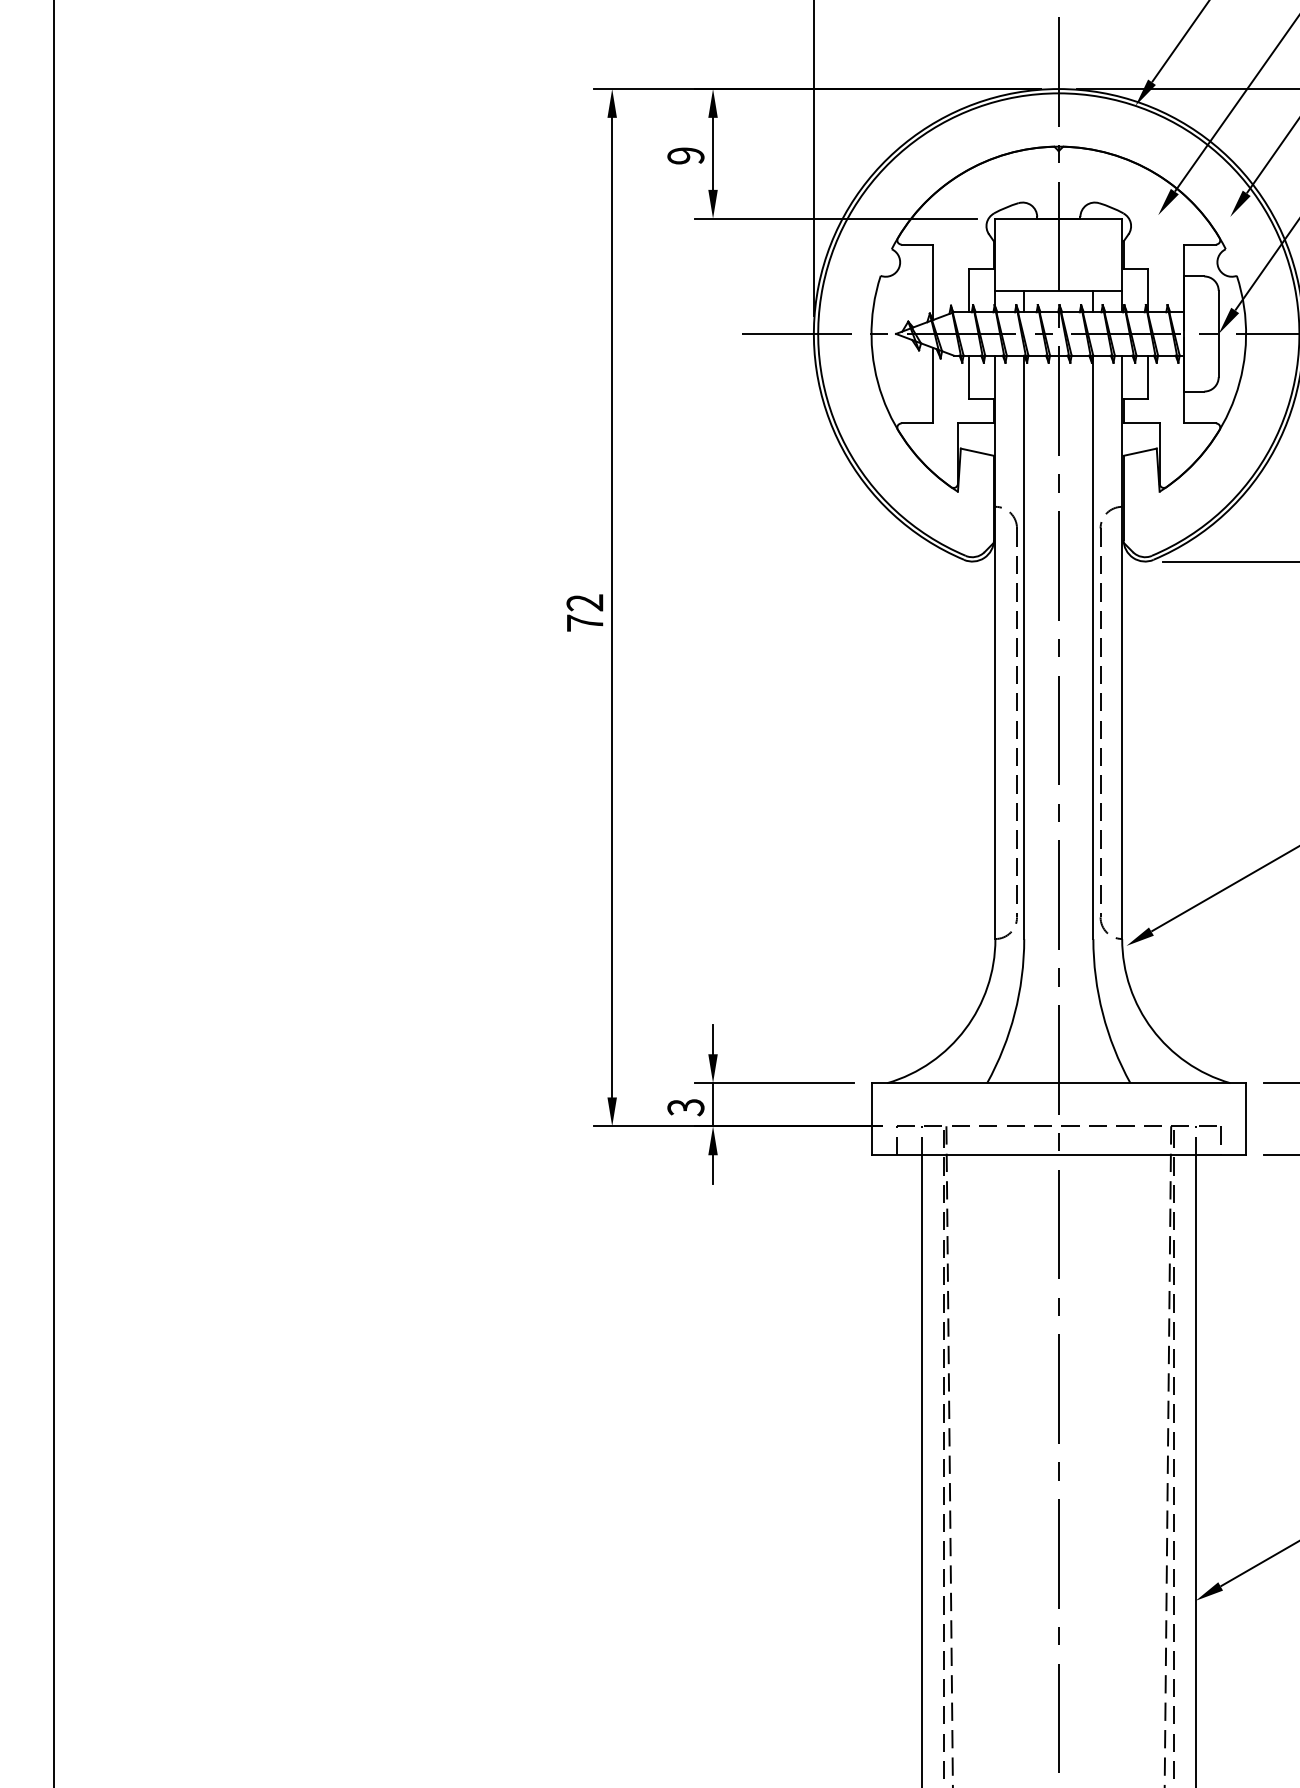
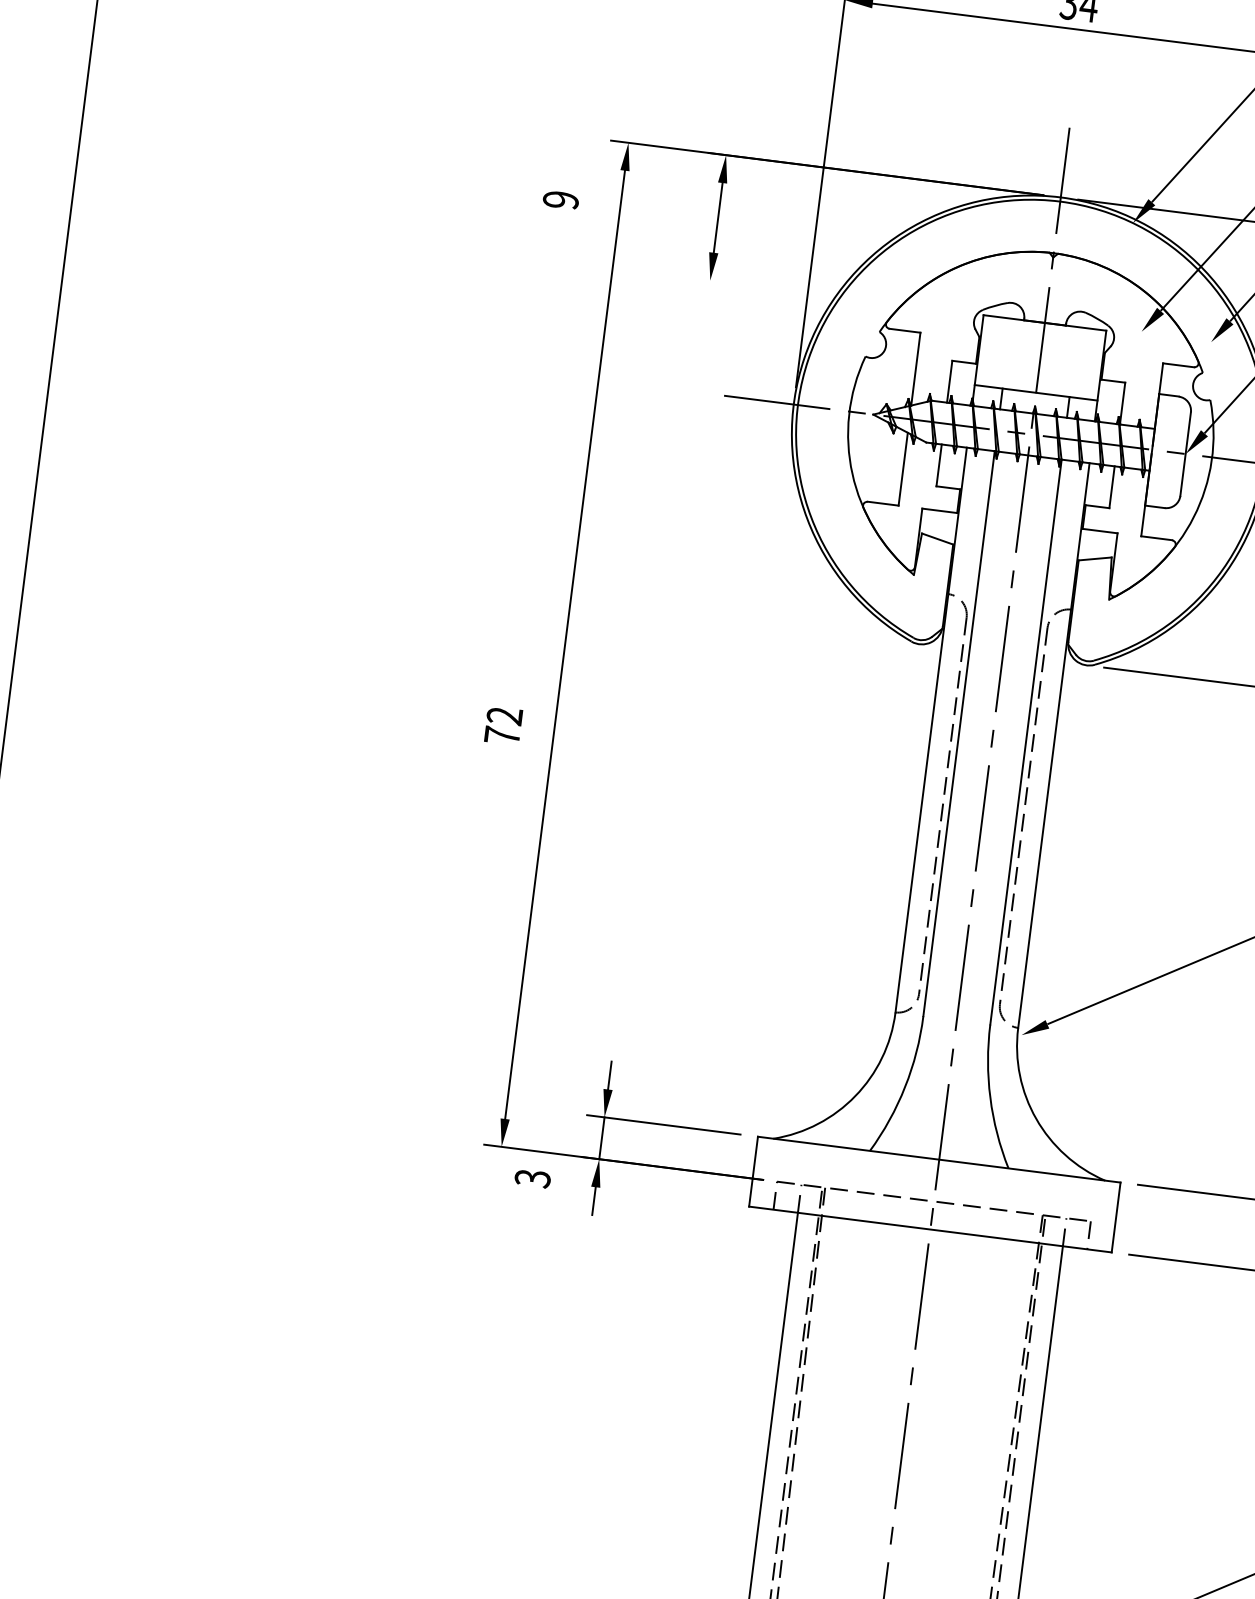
text: (685, 155) -> (560, 199), moved
line: (836, 218) -> (829, 295), removed
text: (584, 612) -> (503, 725), moved
text: (685, 1107) -> (532, 1178), moved

